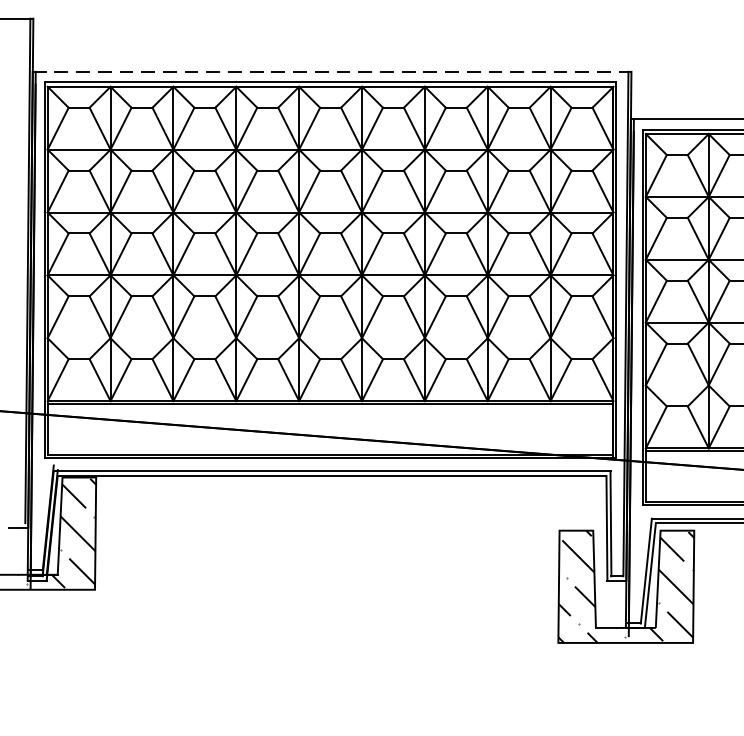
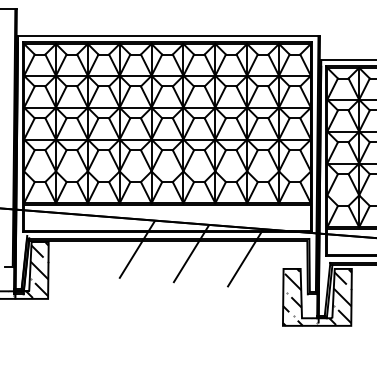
line: (332, 72) -> (168, 36), dashed -> solid
hatch: (377, 500) -> (191, 253), added

